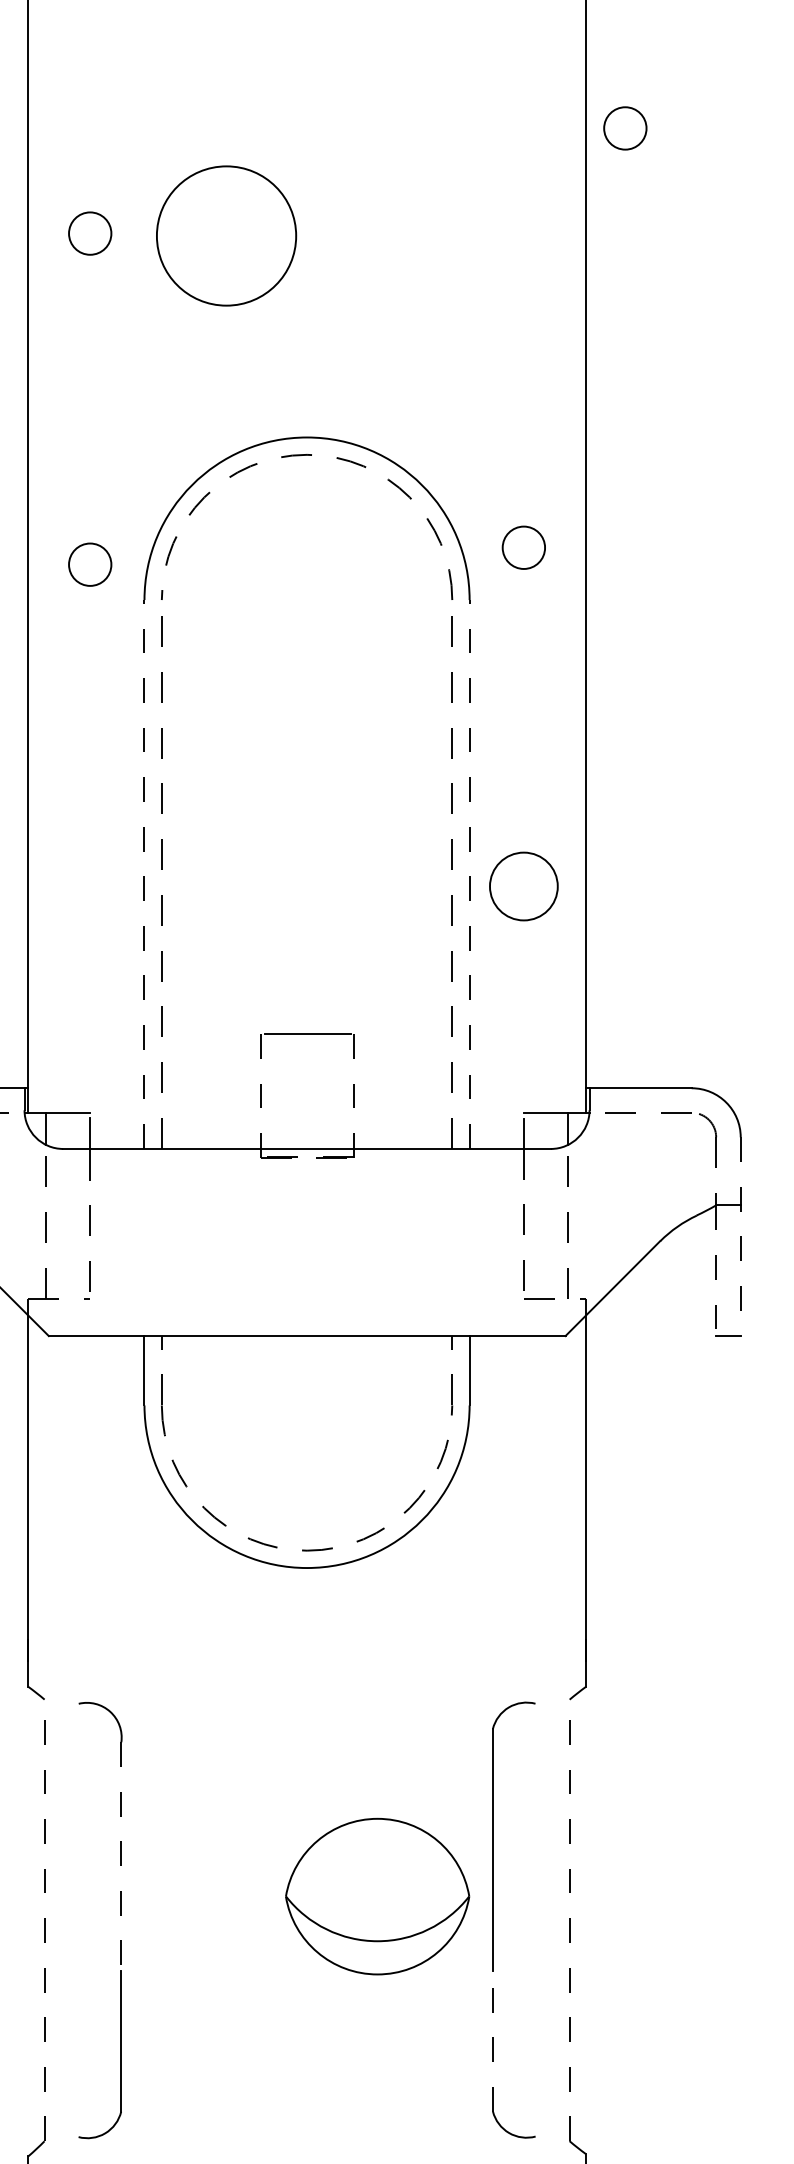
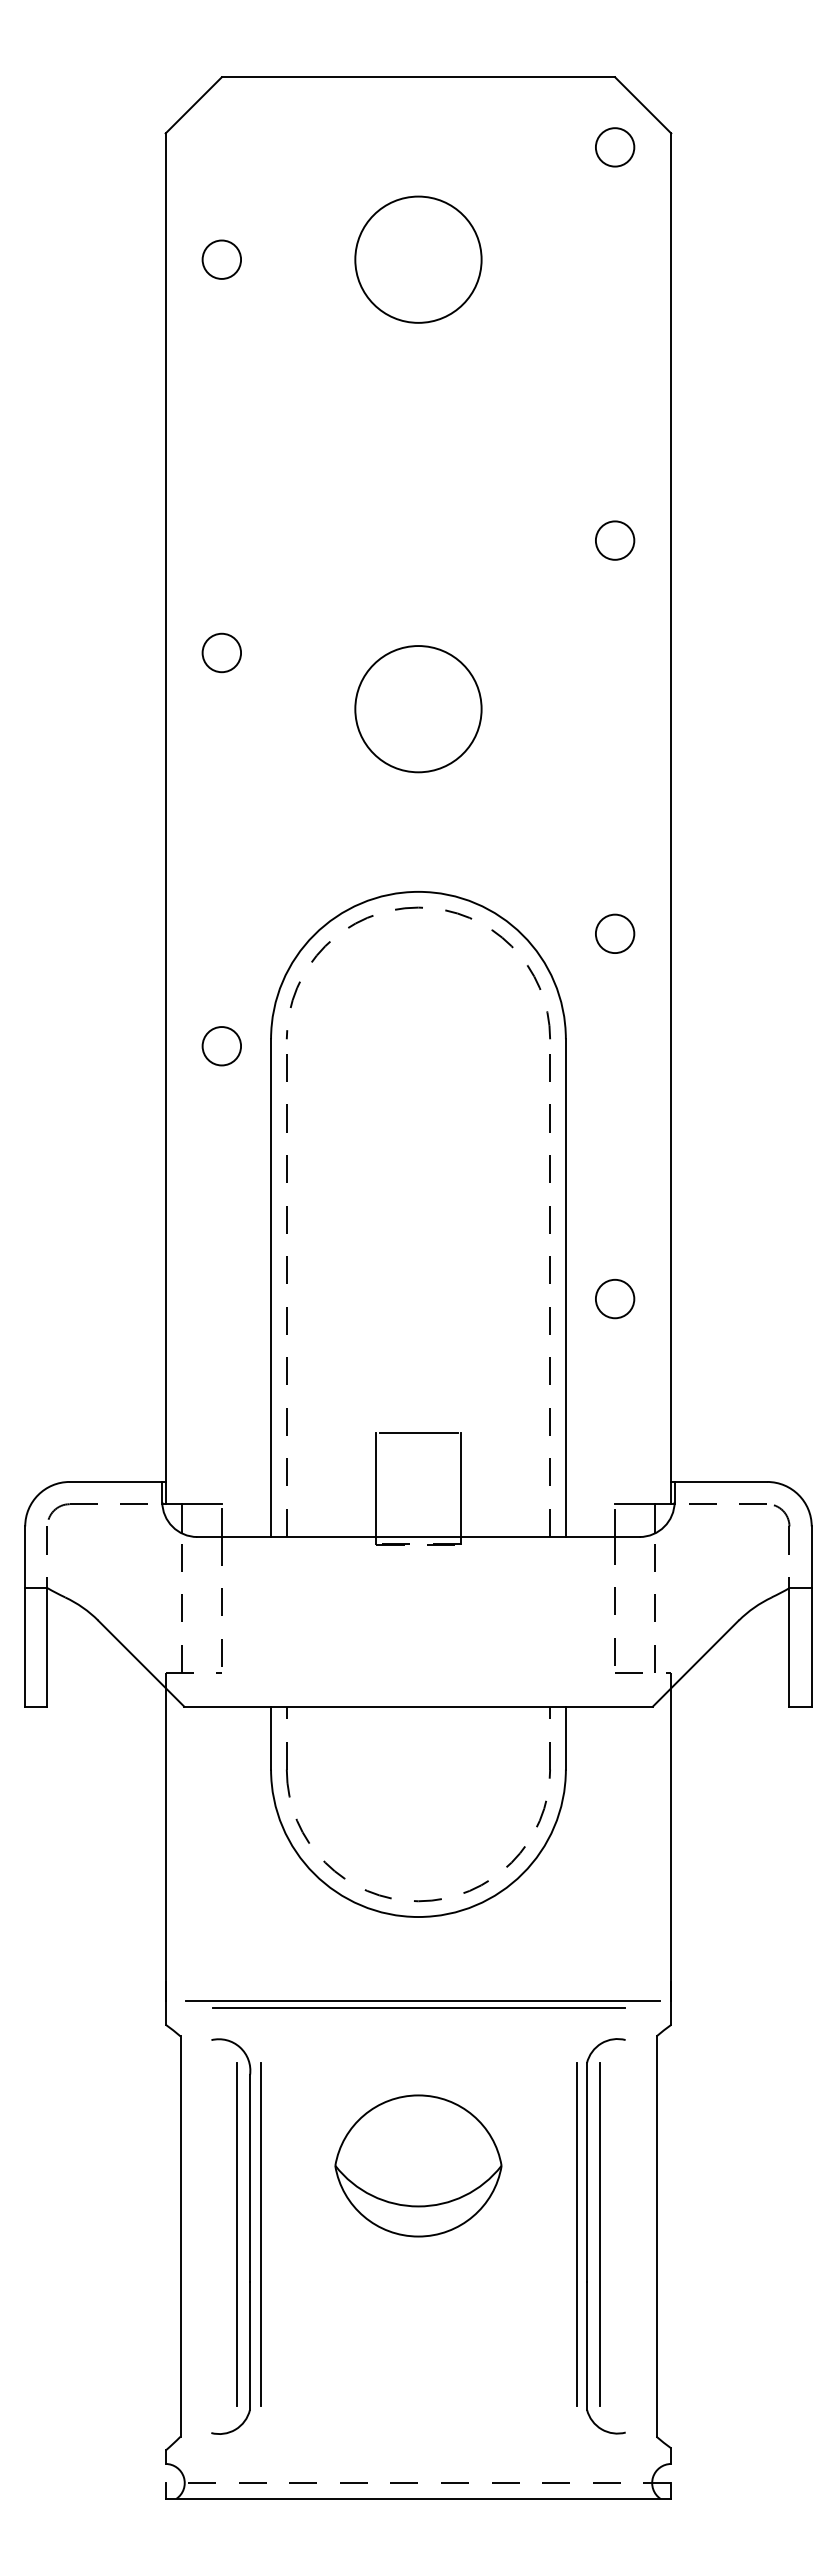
circle: (625, 128) -> (615, 540), moved
circle: (89, 233) -> (221, 652), moved
circle: (226, 236) -> (418, 709), moved
circle: (524, 547) -> (615, 933), moved
circle: (89, 565) -> (221, 1046), moved
line: (144, 874) -> (271, 1288), dashed -> solid
line: (469, 874) -> (565, 1288), dashed -> solid
circle: (523, 885) -> (614, 1298), size x0.62
line: (260, 1092) -> (376, 1485), dashed -> solid
line: (353, 1092) -> (460, 1485), dashed -> solid
line: (740, 1237) -> (811, 1617), dashed -> solid
line: (716, 1270) -> (789, 1647), dashed -> solid
line: (311, 1661) -> (422, 2001), added
line: (307, 1668) -> (418, 2008), added
line: (120, 1856) -> (249, 2178), dashed -> solid
part: (377, 1896) -> (418, 2165), moved
line: (106, 1918) -> (236, 2234), added
line: (132, 1918) -> (260, 2234), added
line: (481, 1918) -> (576, 2234), added
line: (507, 1918) -> (600, 2234), added
line: (44, 1920) -> (180, 2236), dashed -> solid
line: (569, 1920) -> (656, 2236), dashed -> solid
line: (493, 2041) -> (587, 2346), dashed -> solid

